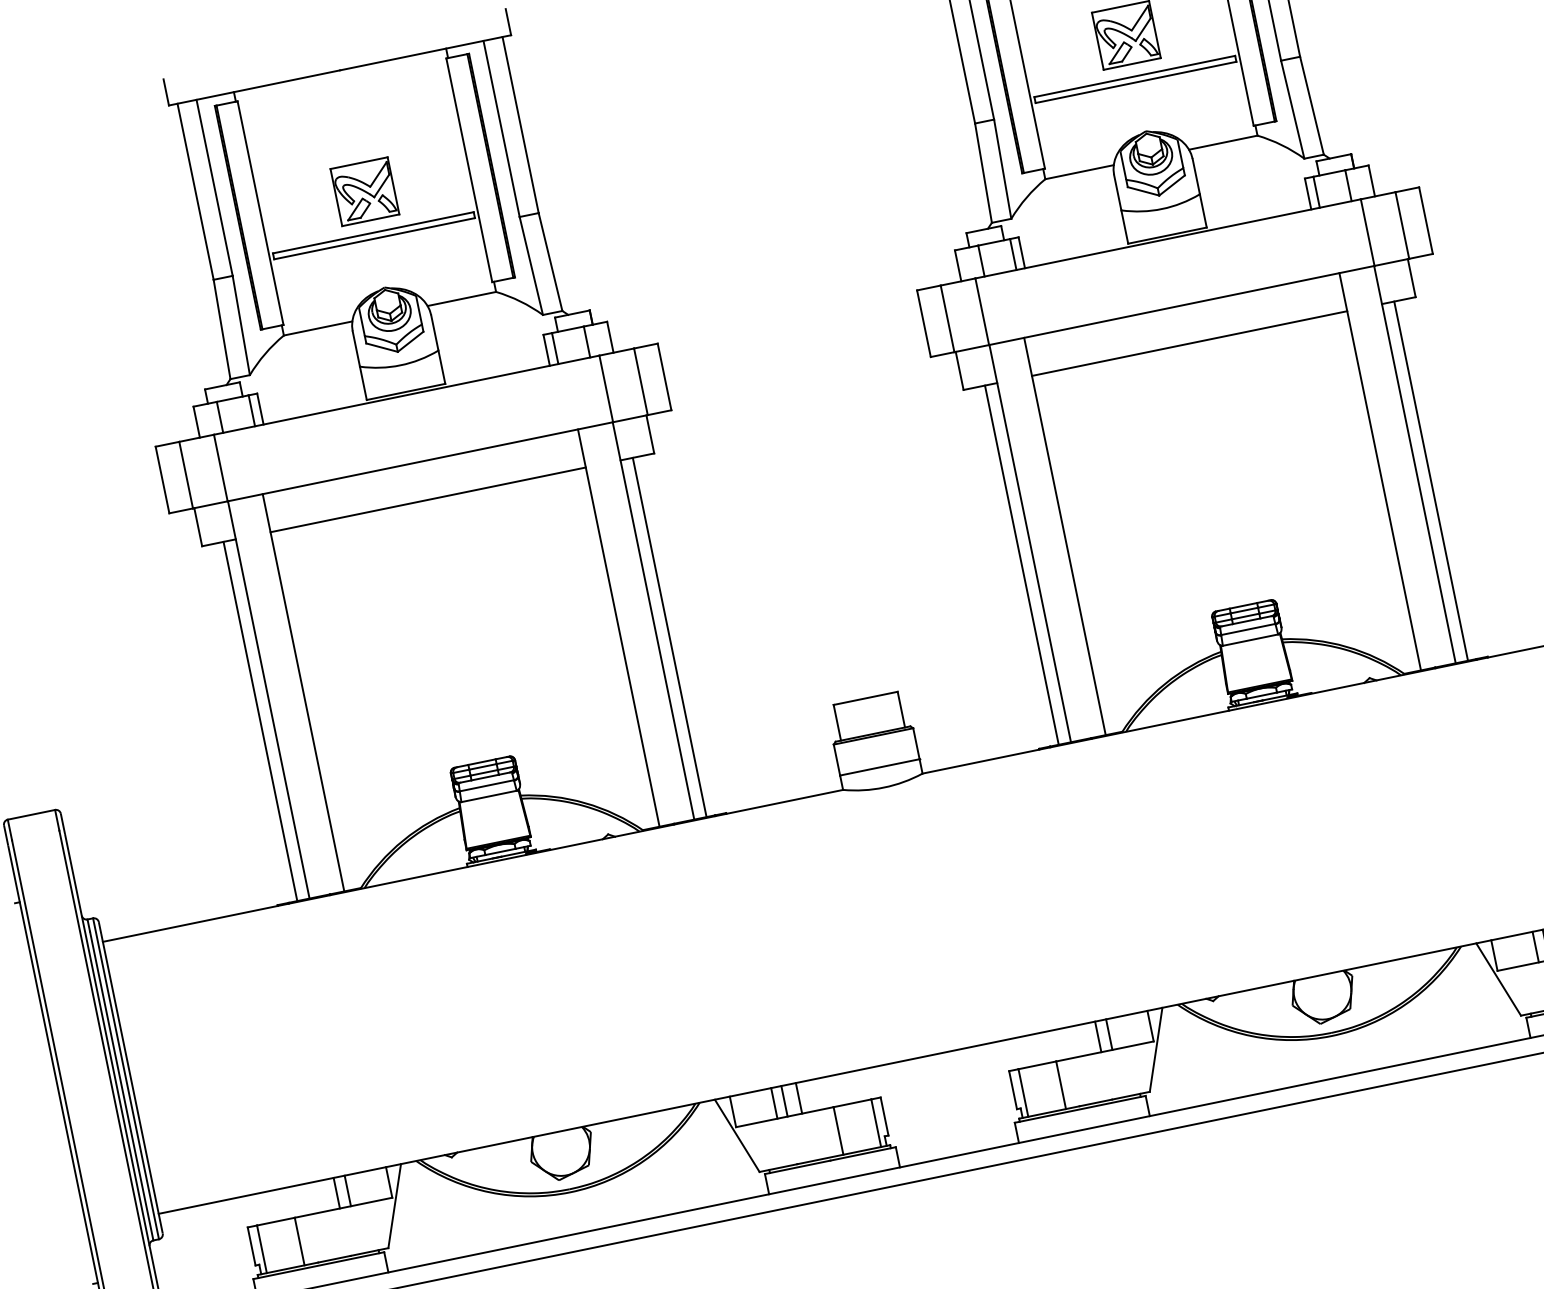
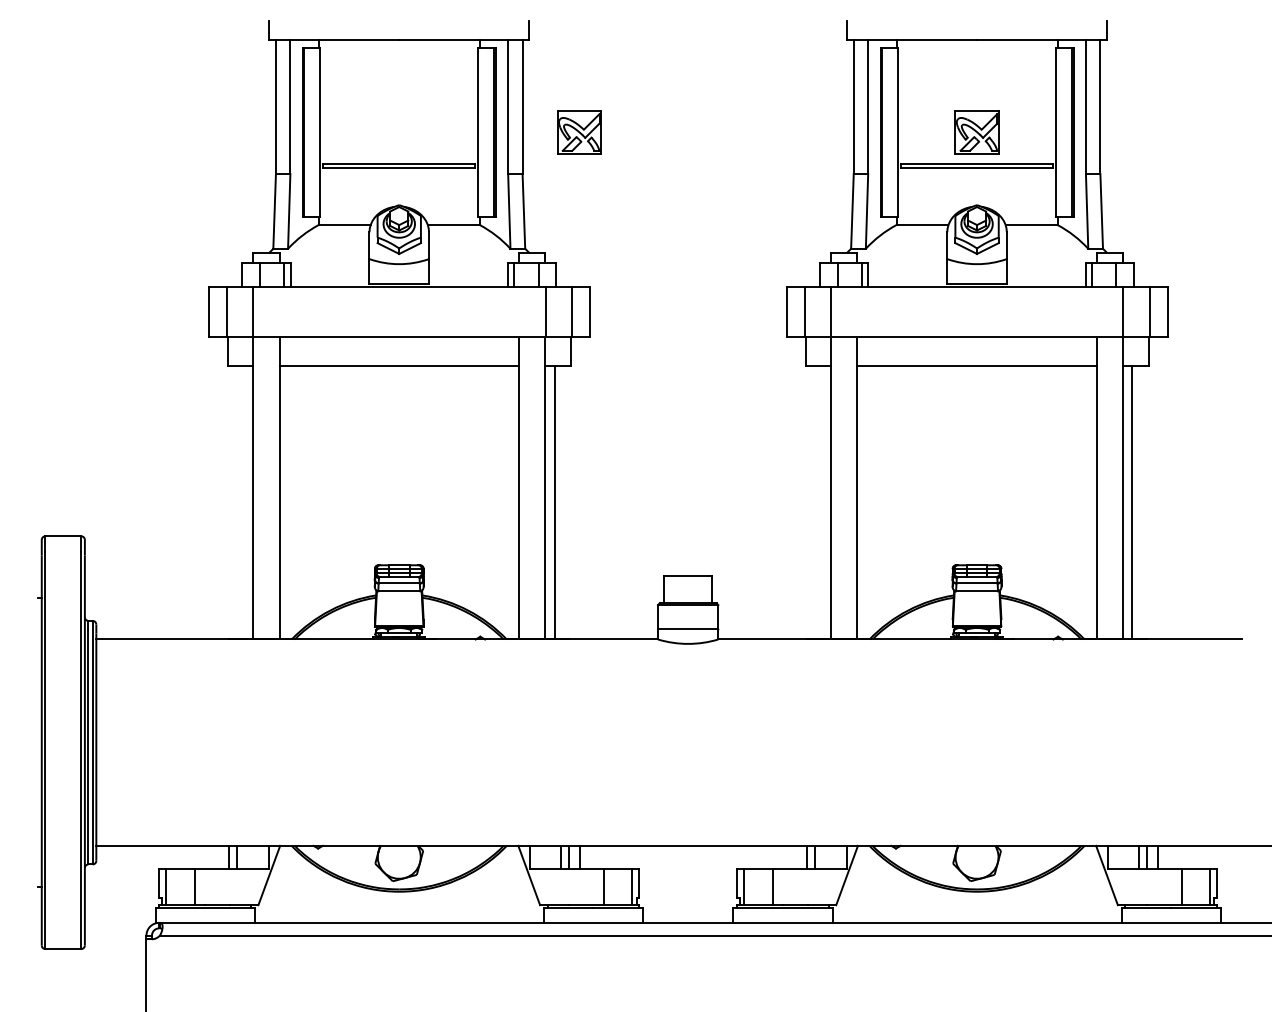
part: (365, 191) -> (579, 132), moved
line: (1021, 565) -> (821, 502), removed
line: (259, 721) -> (243, 502), removed

